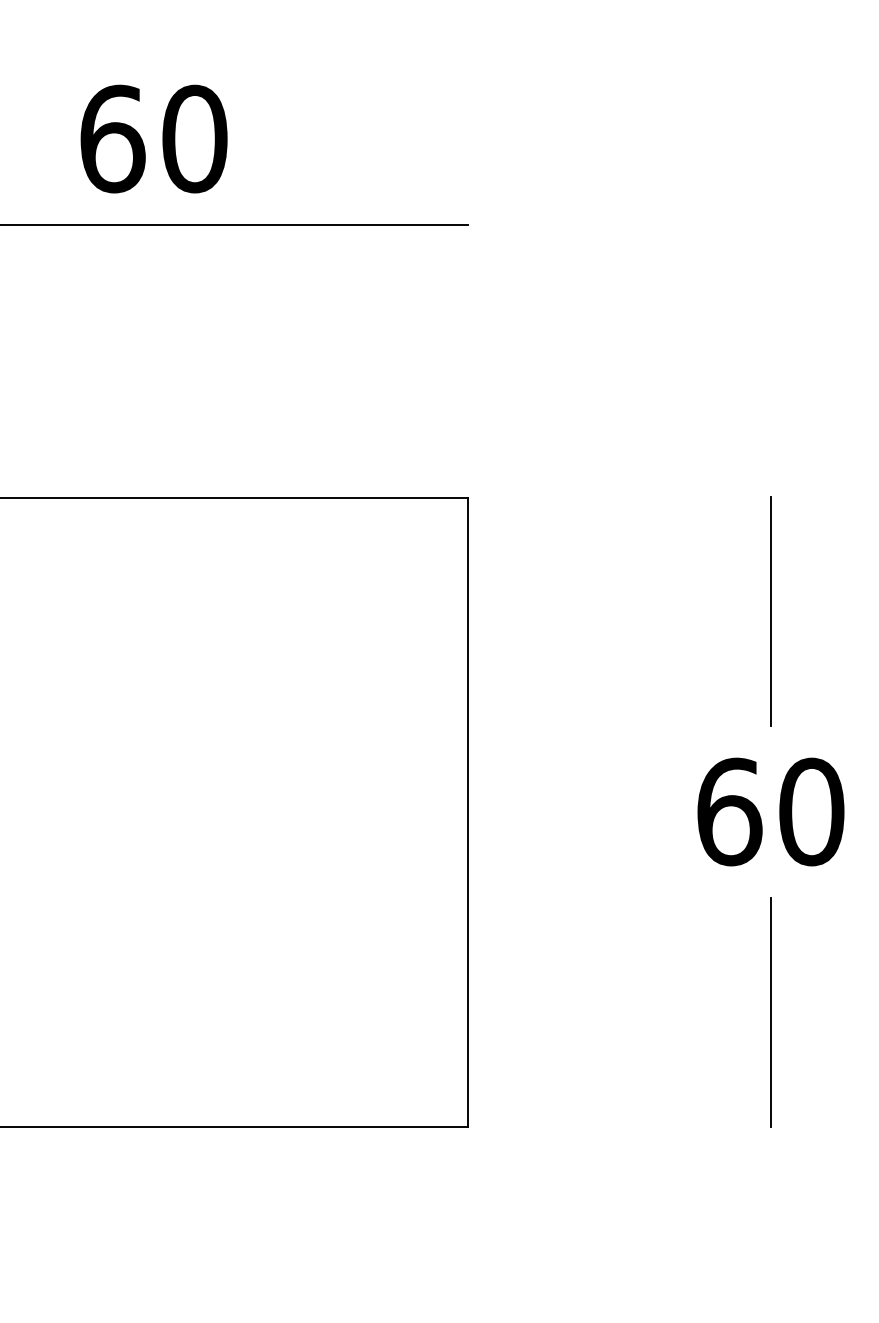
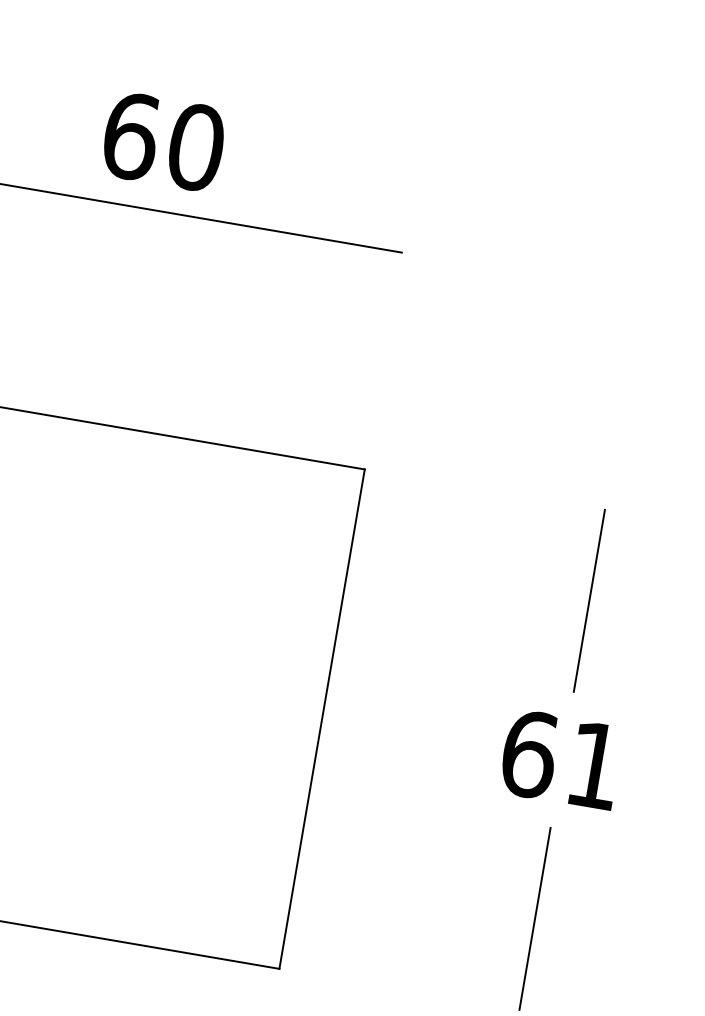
text: (811, 811) -> (594, 765), 60 -> 61

